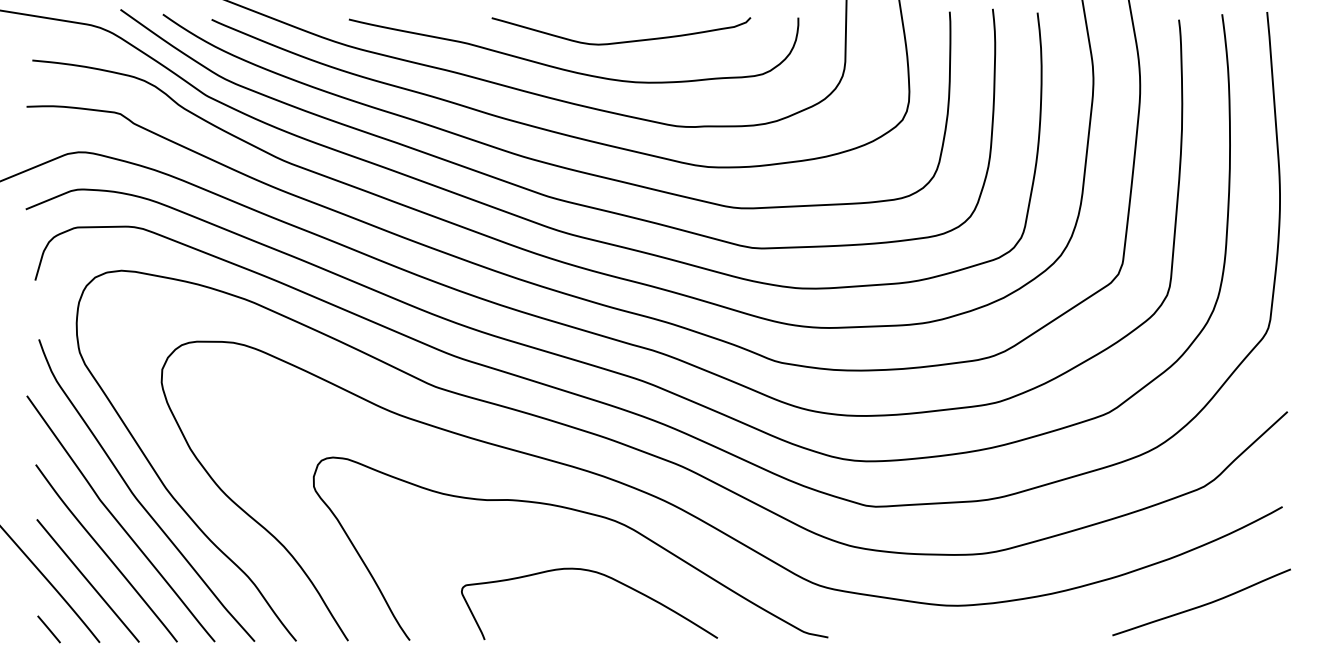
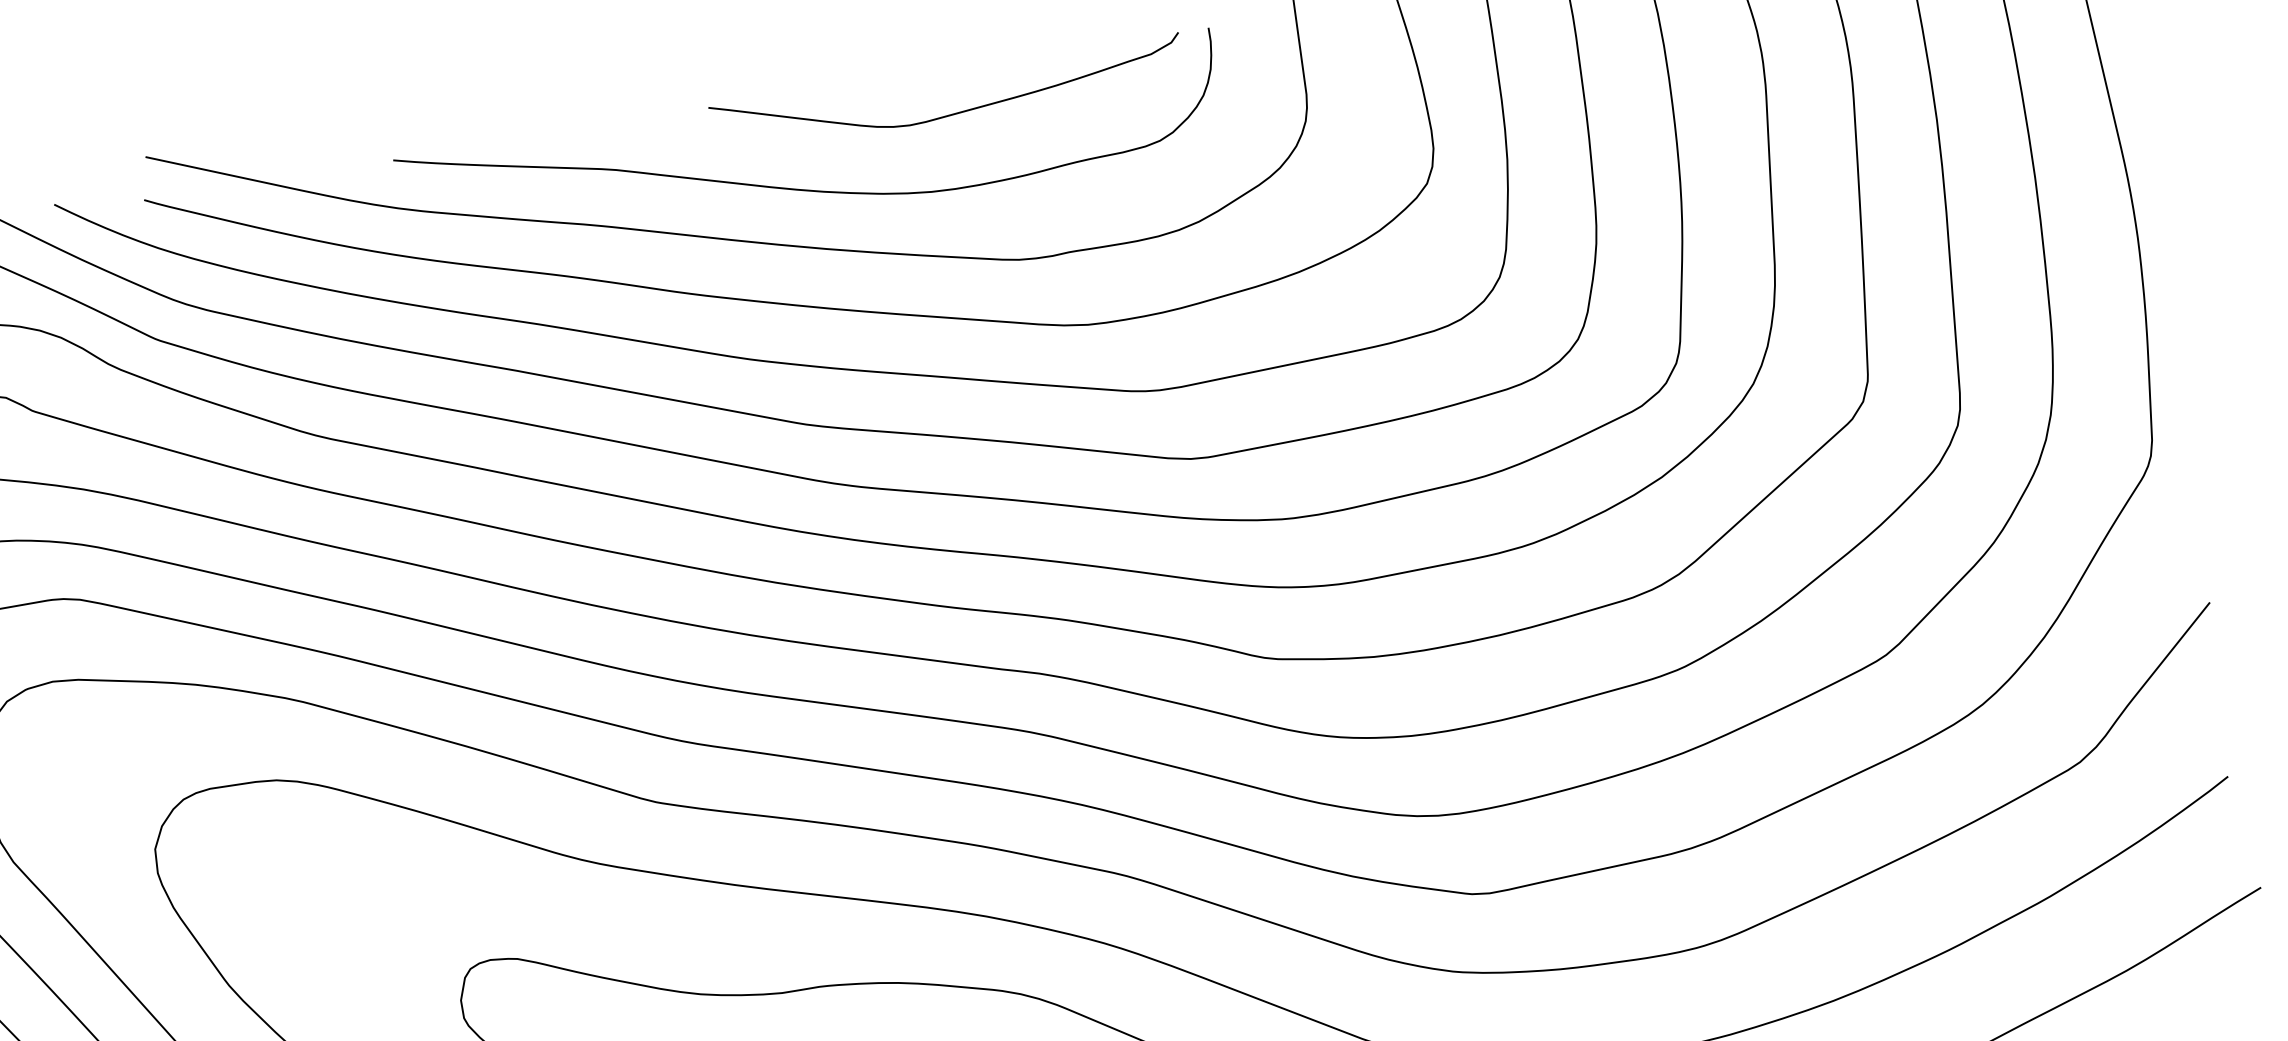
curve: (621, 41) -> (950, 113), moved

